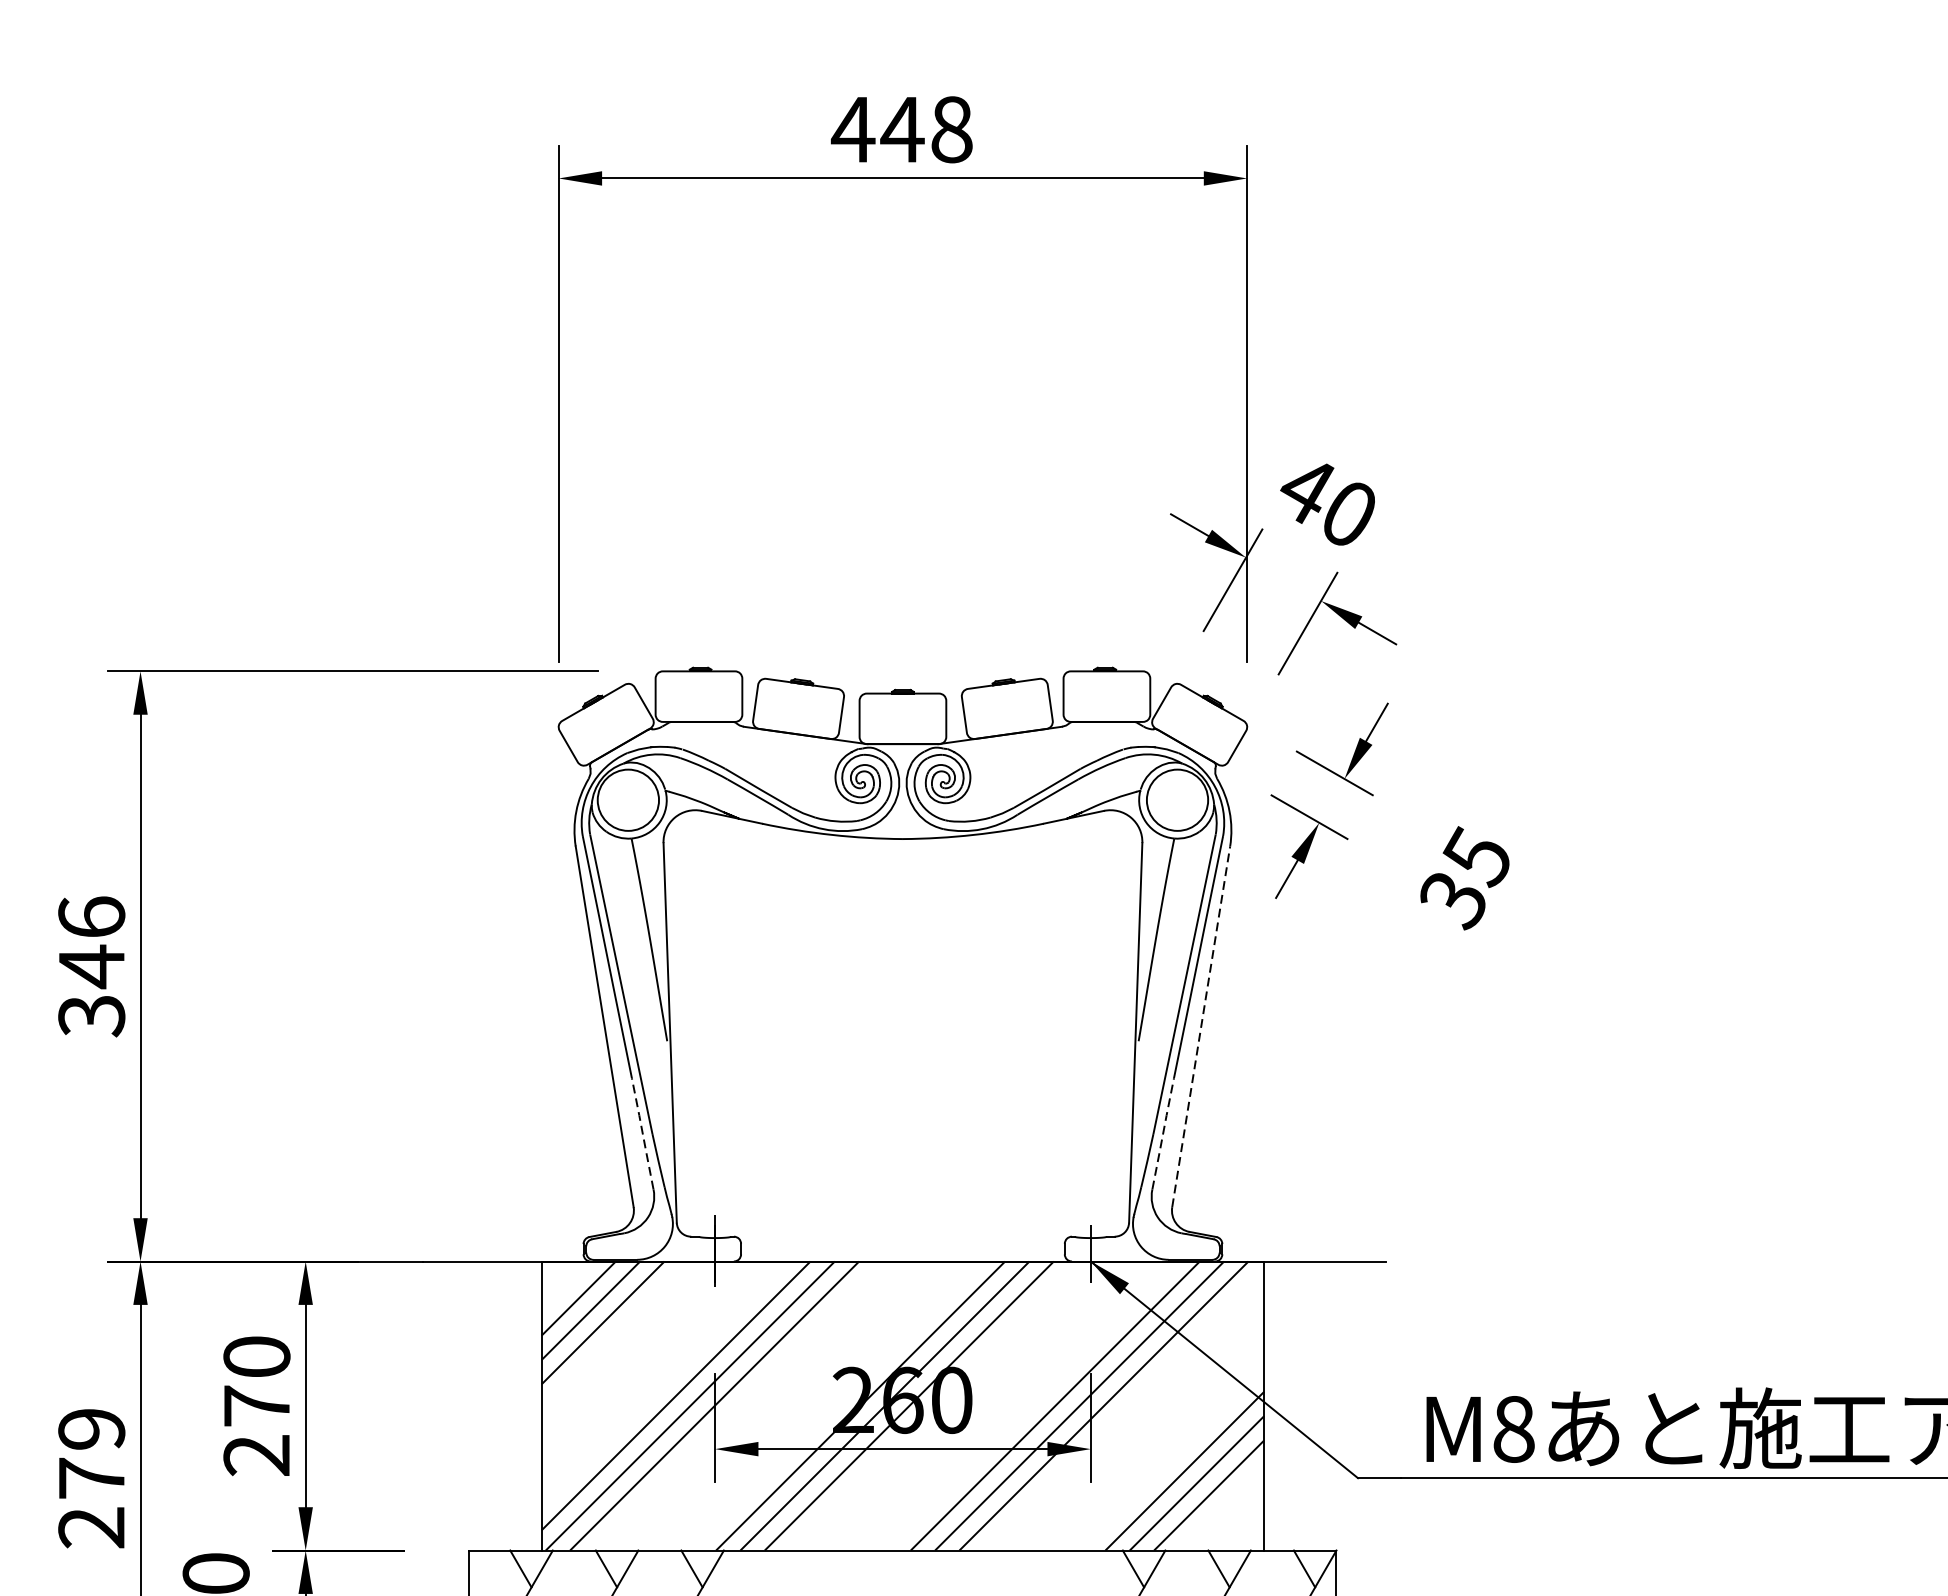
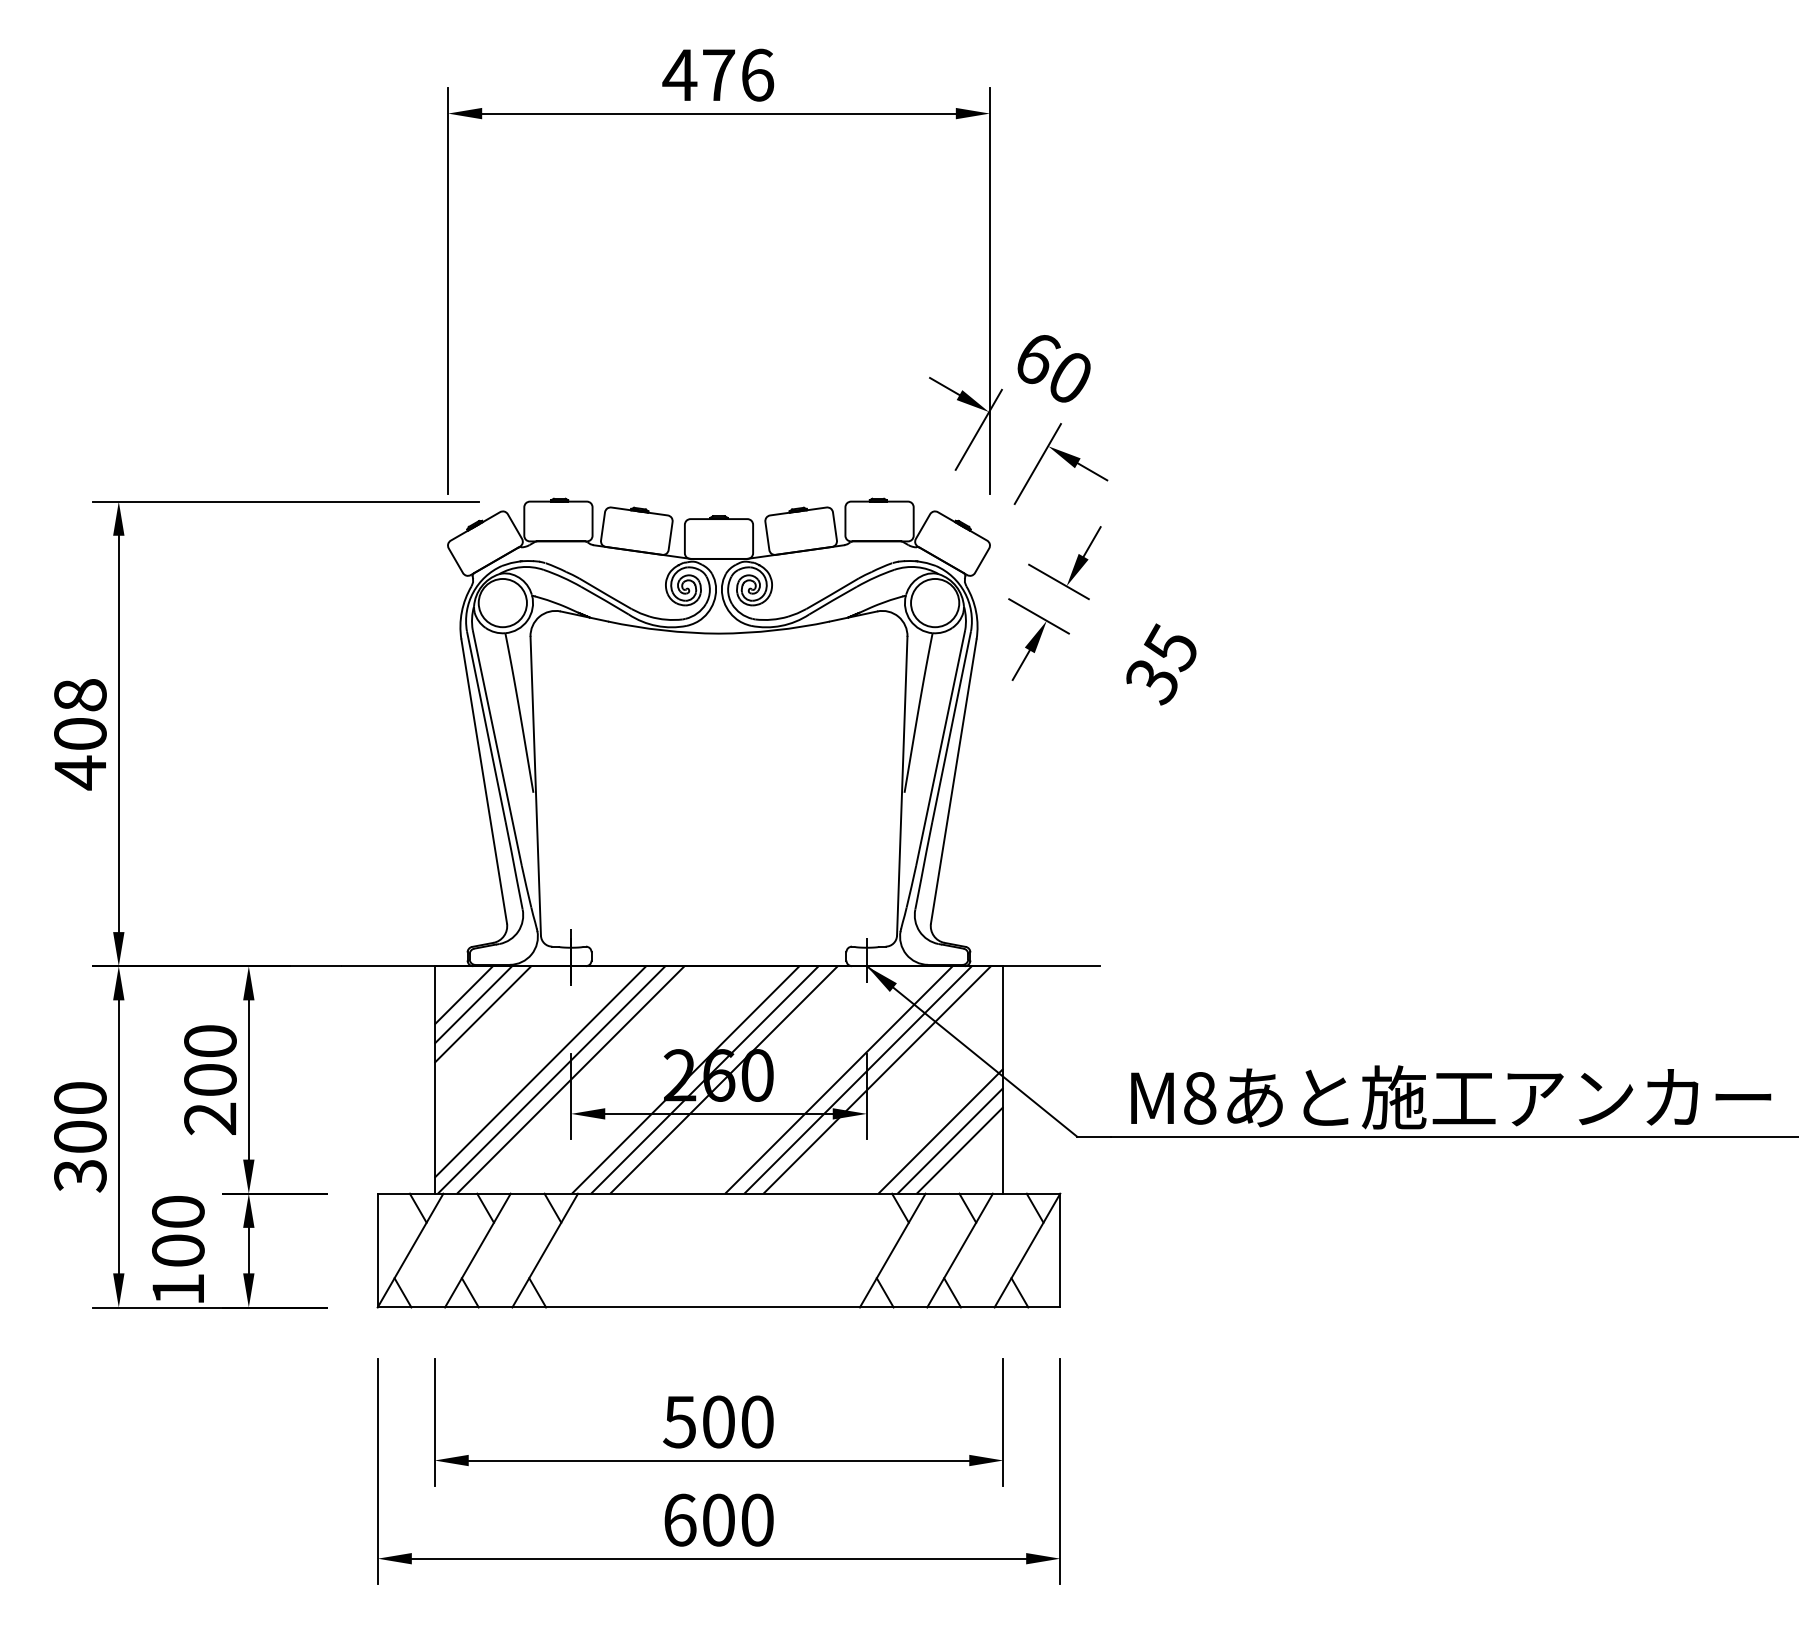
text: (926, 128) -> (737, 74), 448 -> 476
text: (1308, 492) -> (1038, 360), 40 -> 60
text: (91, 967) -> (80, 734), 346 -> 408
line: (1200, 1026) -> (953, 781), dashed -> solid
line: (643, 1133) -> (514, 865), dashed -> solid
line: (1162, 1133) -> (923, 865), dashed -> solid
text: (257, 1405) -> (210, 1079), 270 -> 200
text: (91, 1479) -> (80, 1137), 279 -> 300

